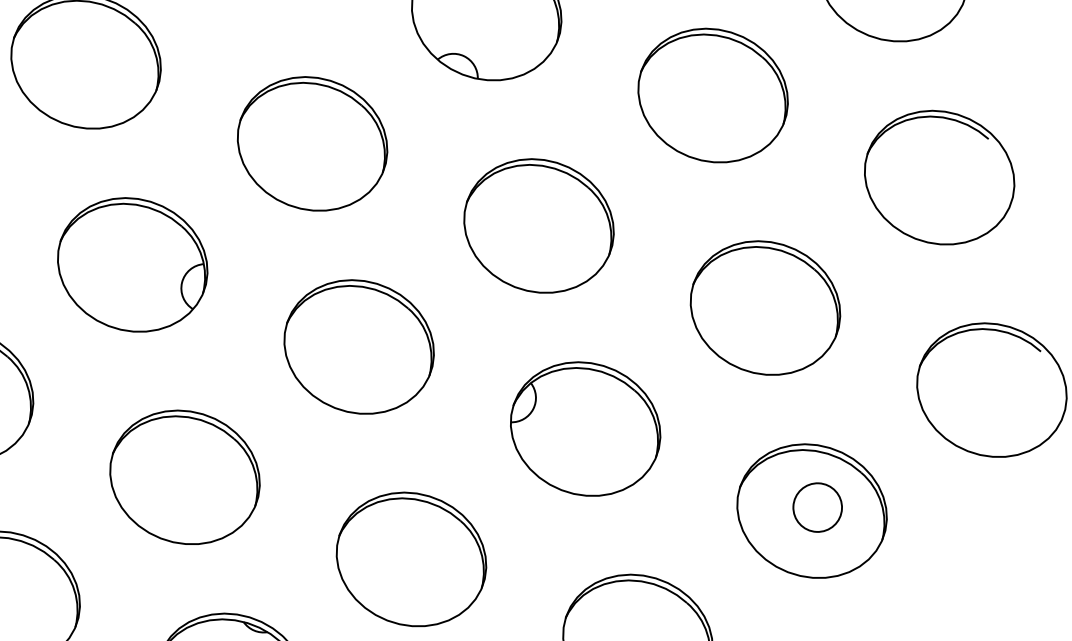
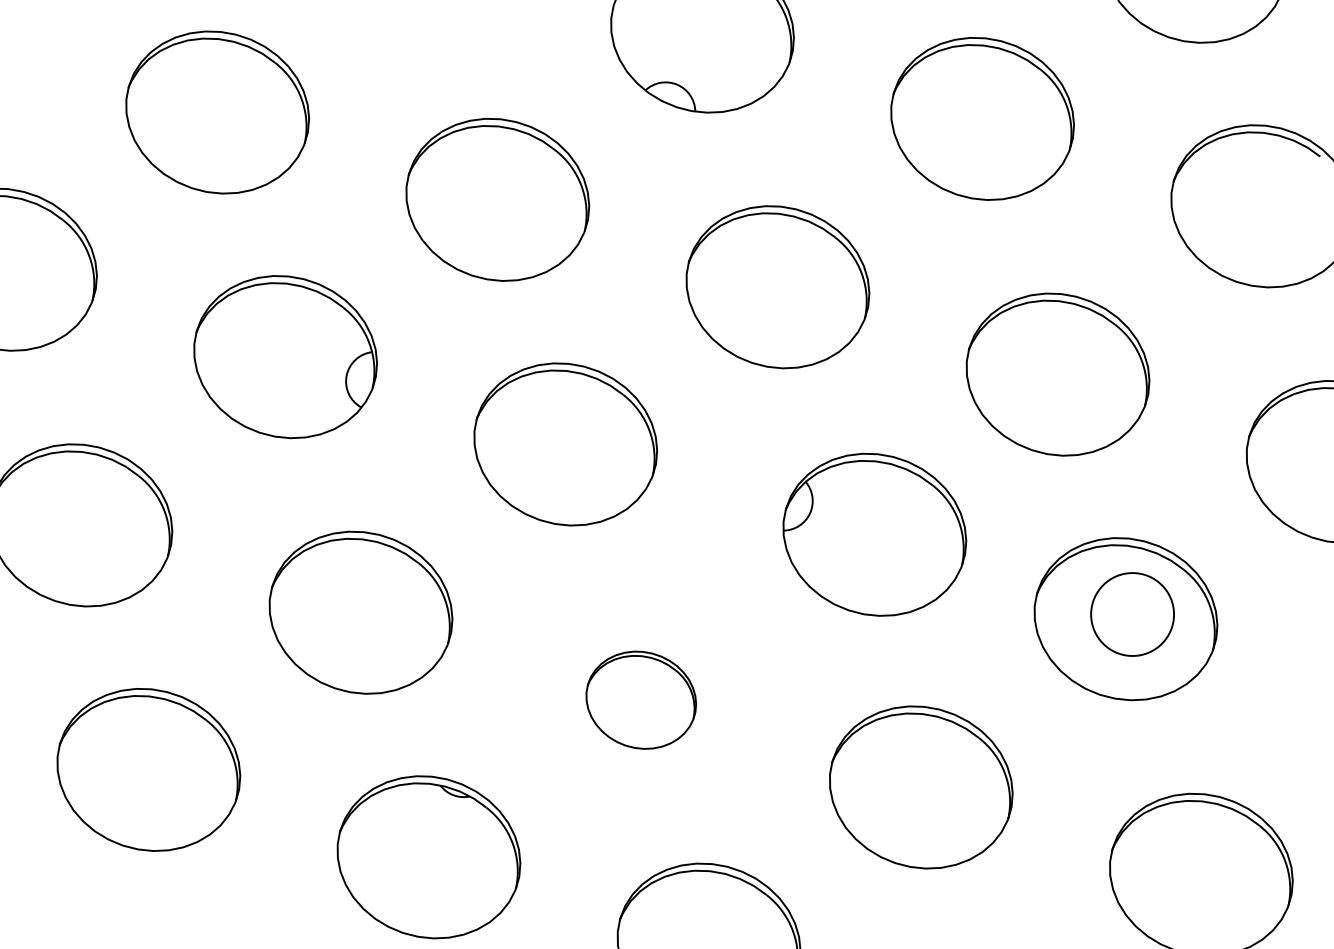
part: (585, 428) -> (874, 534), moved
circle: (817, 507) -> (1132, 614), size x1.4
part: (411, 559) -> (641, 700), size x0.6

